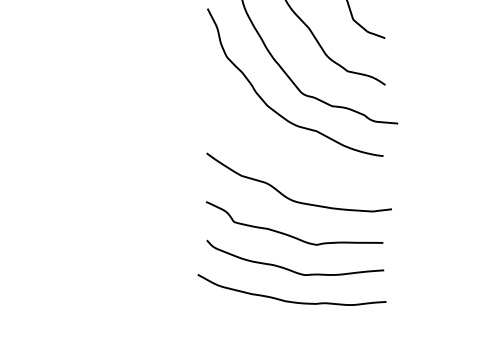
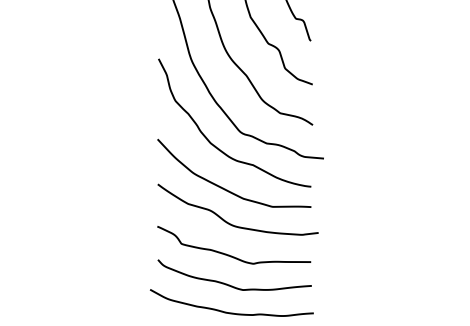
curve: (284, 158) -> (225, 188), added

